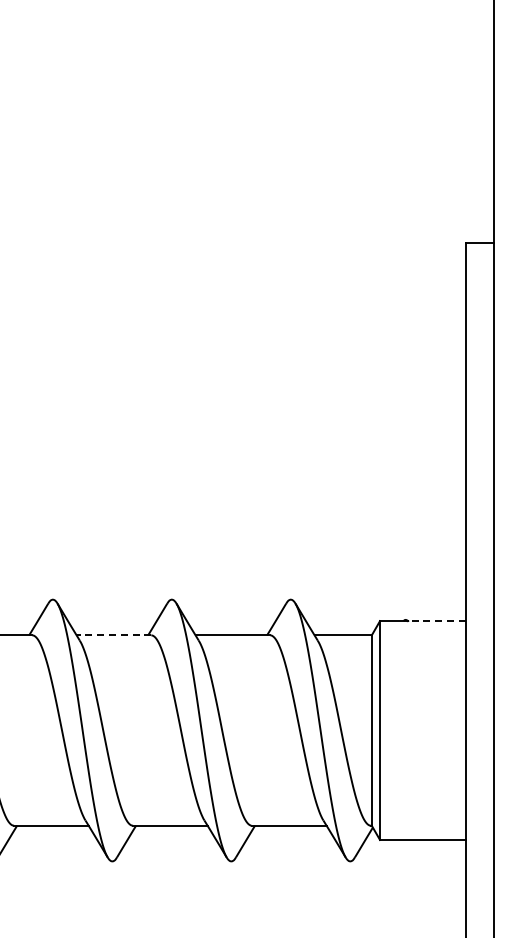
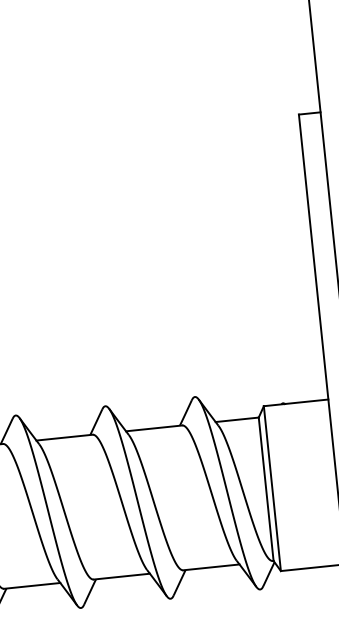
line: (436, 621) -> (306, 402), dashed -> solid
line: (113, 635) -> (64, 437), dashed -> solid

